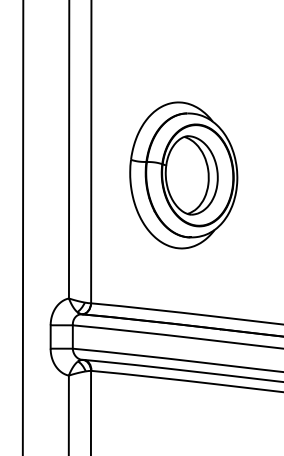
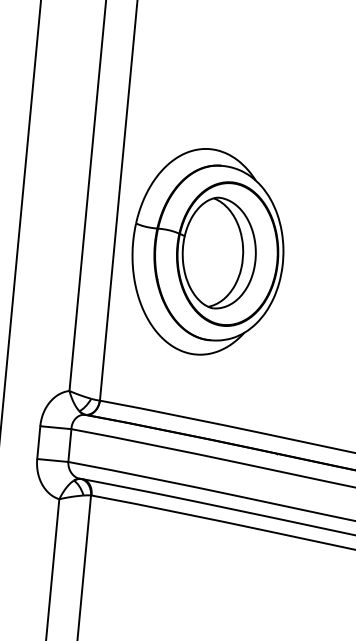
part: (183, 175) -> (207, 252), moved

